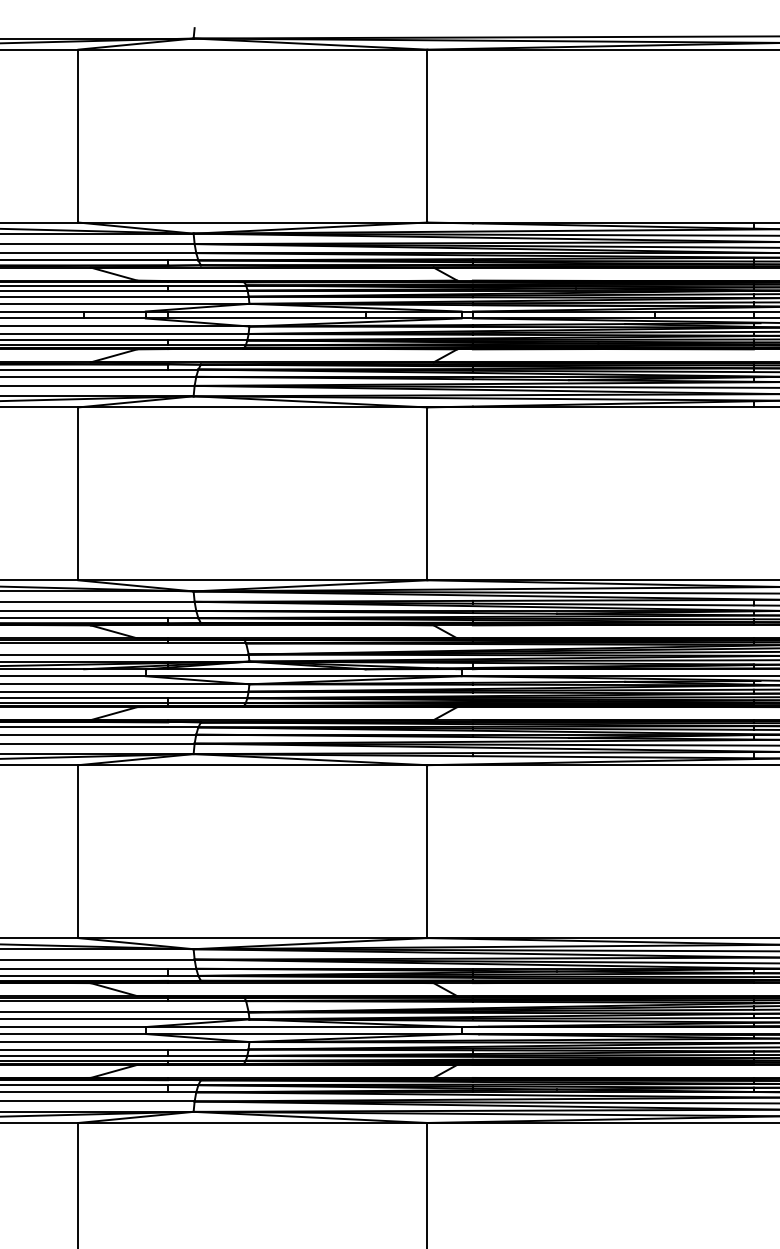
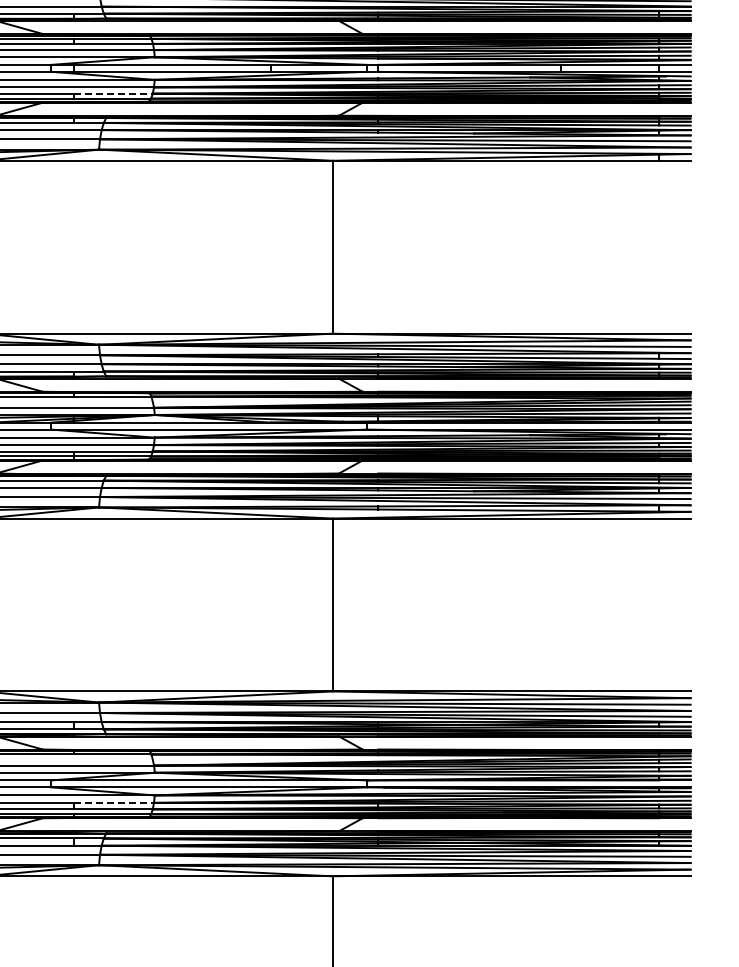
line: (207, 340) -> (112, 93), solid -> dashed
line: (208, 1049) -> (113, 802), solid -> dashed

